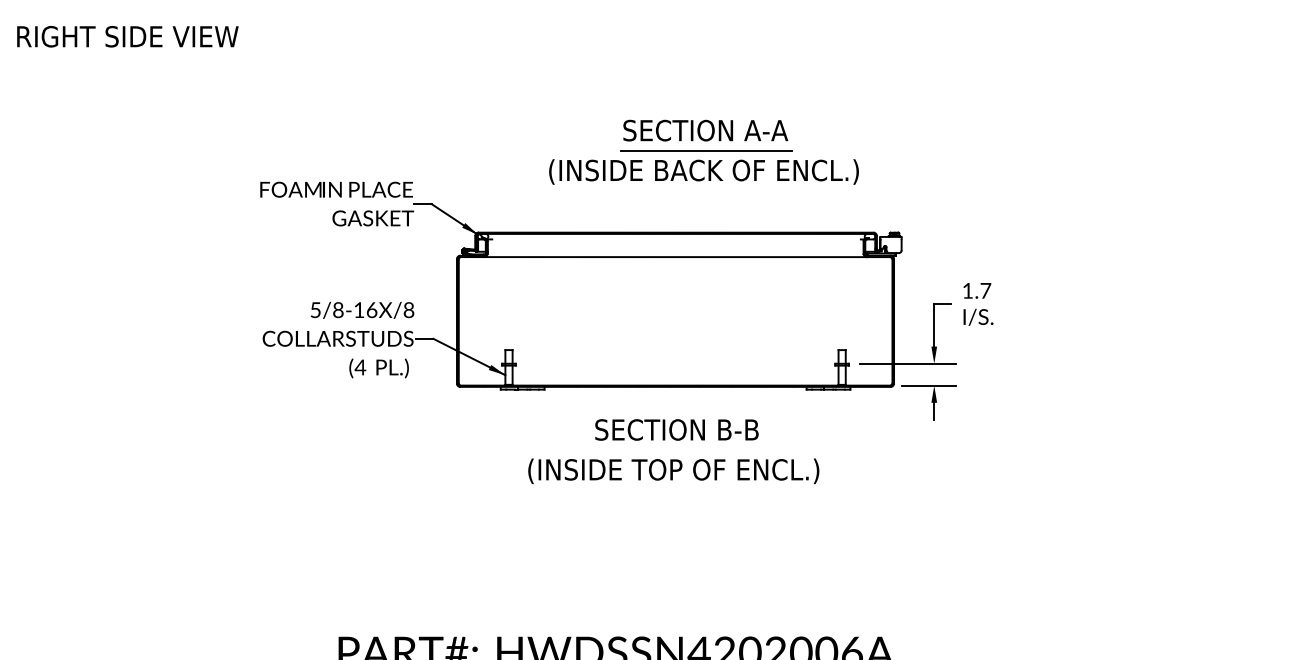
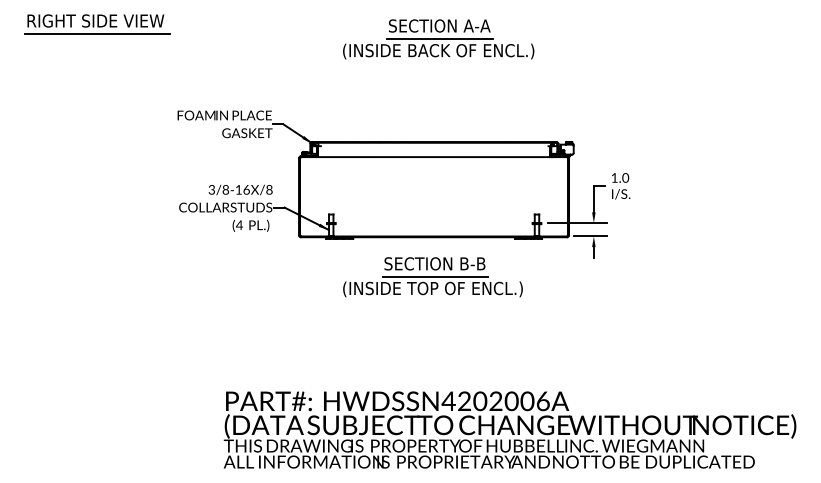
line: (128, 56) -> (96, 33), added
part: (703, 152) -> (438, 39), moved
text: (985, 290) -> (625, 177), 1.7 -> 1.0
text: (315, 309) -> (211, 189), 5/8-16 -> 3/8-16
line: (676, 450) -> (434, 276), added

